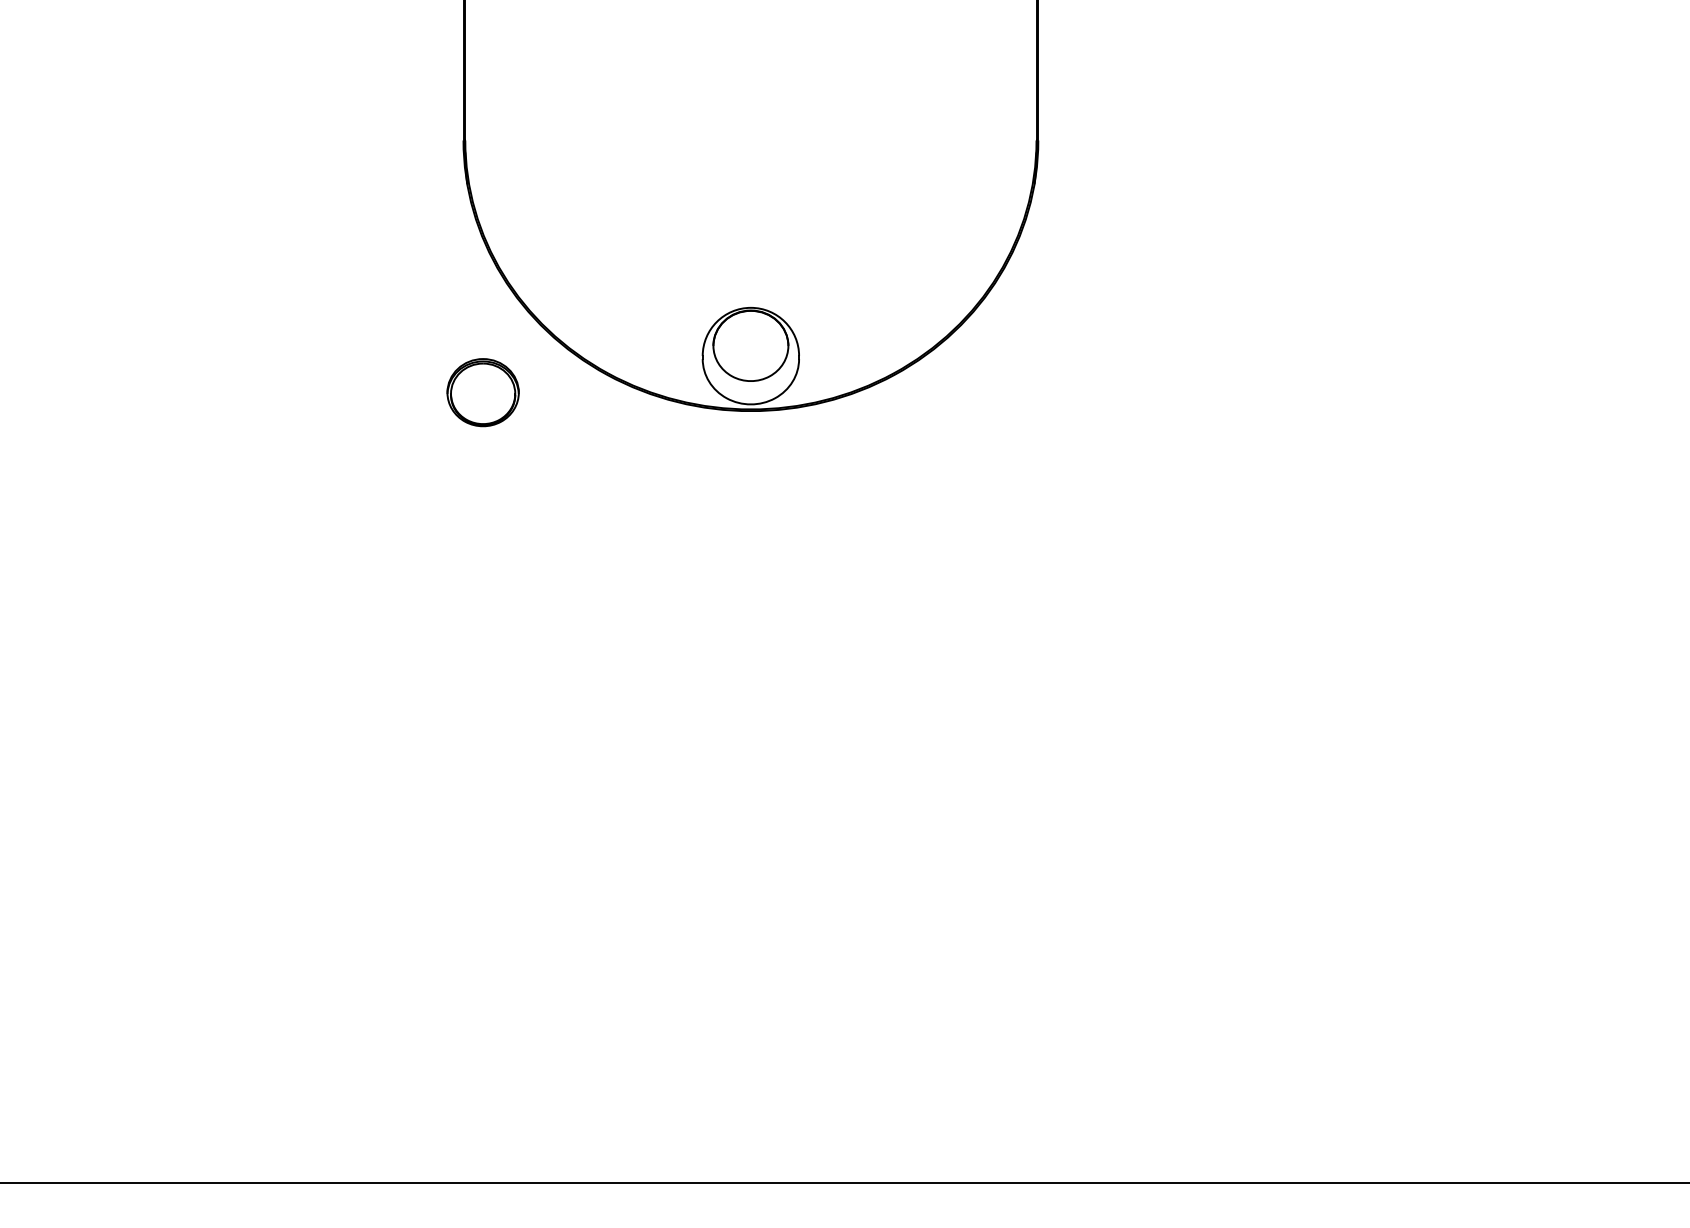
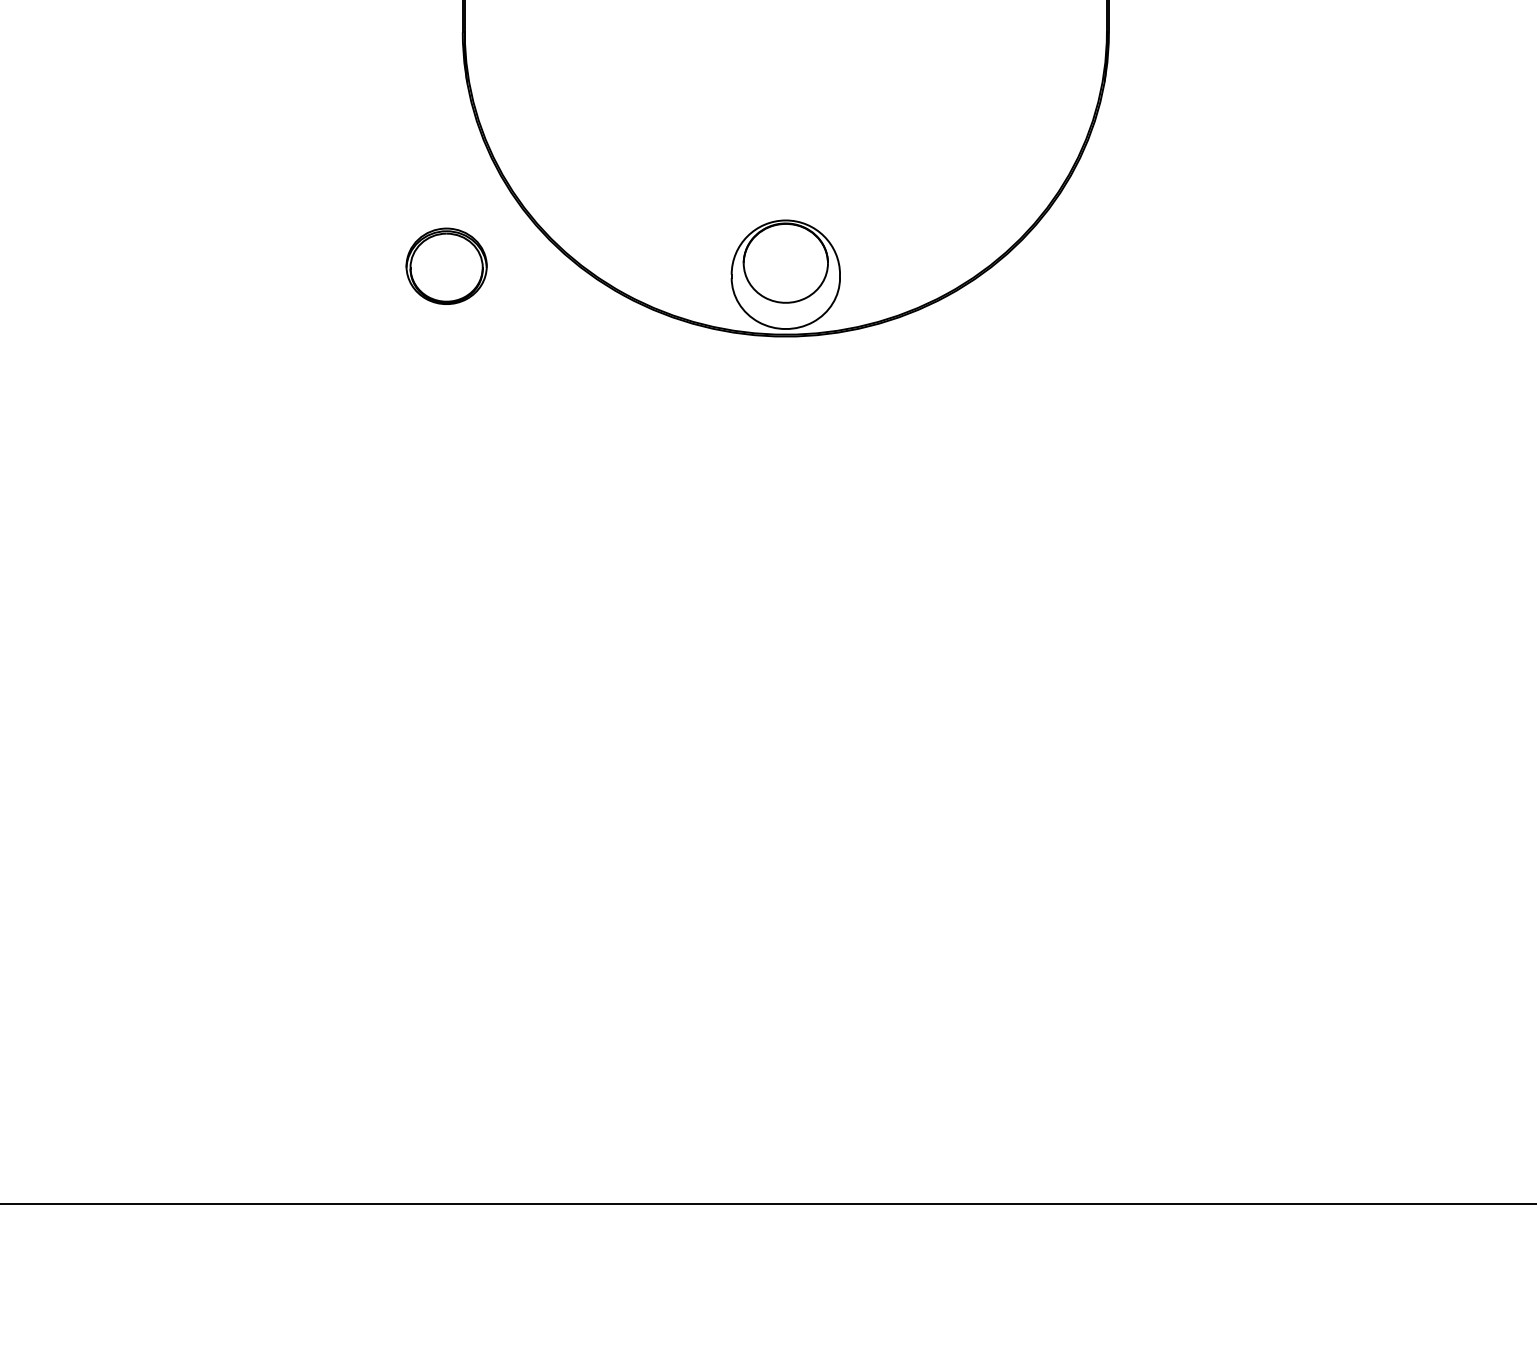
part: (482, 392) -> (445, 266), moved

